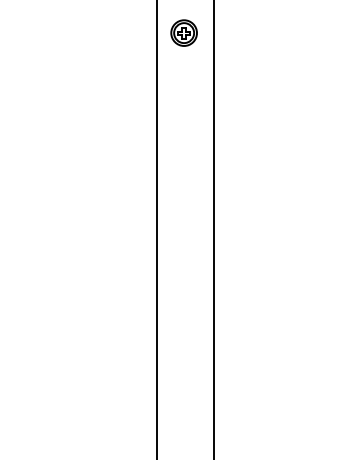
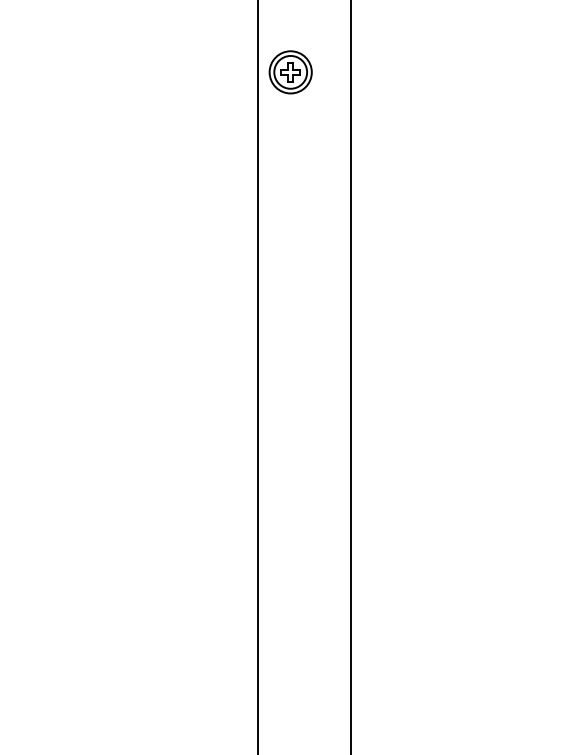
part: (183, 32) -> (289, 71), moved

